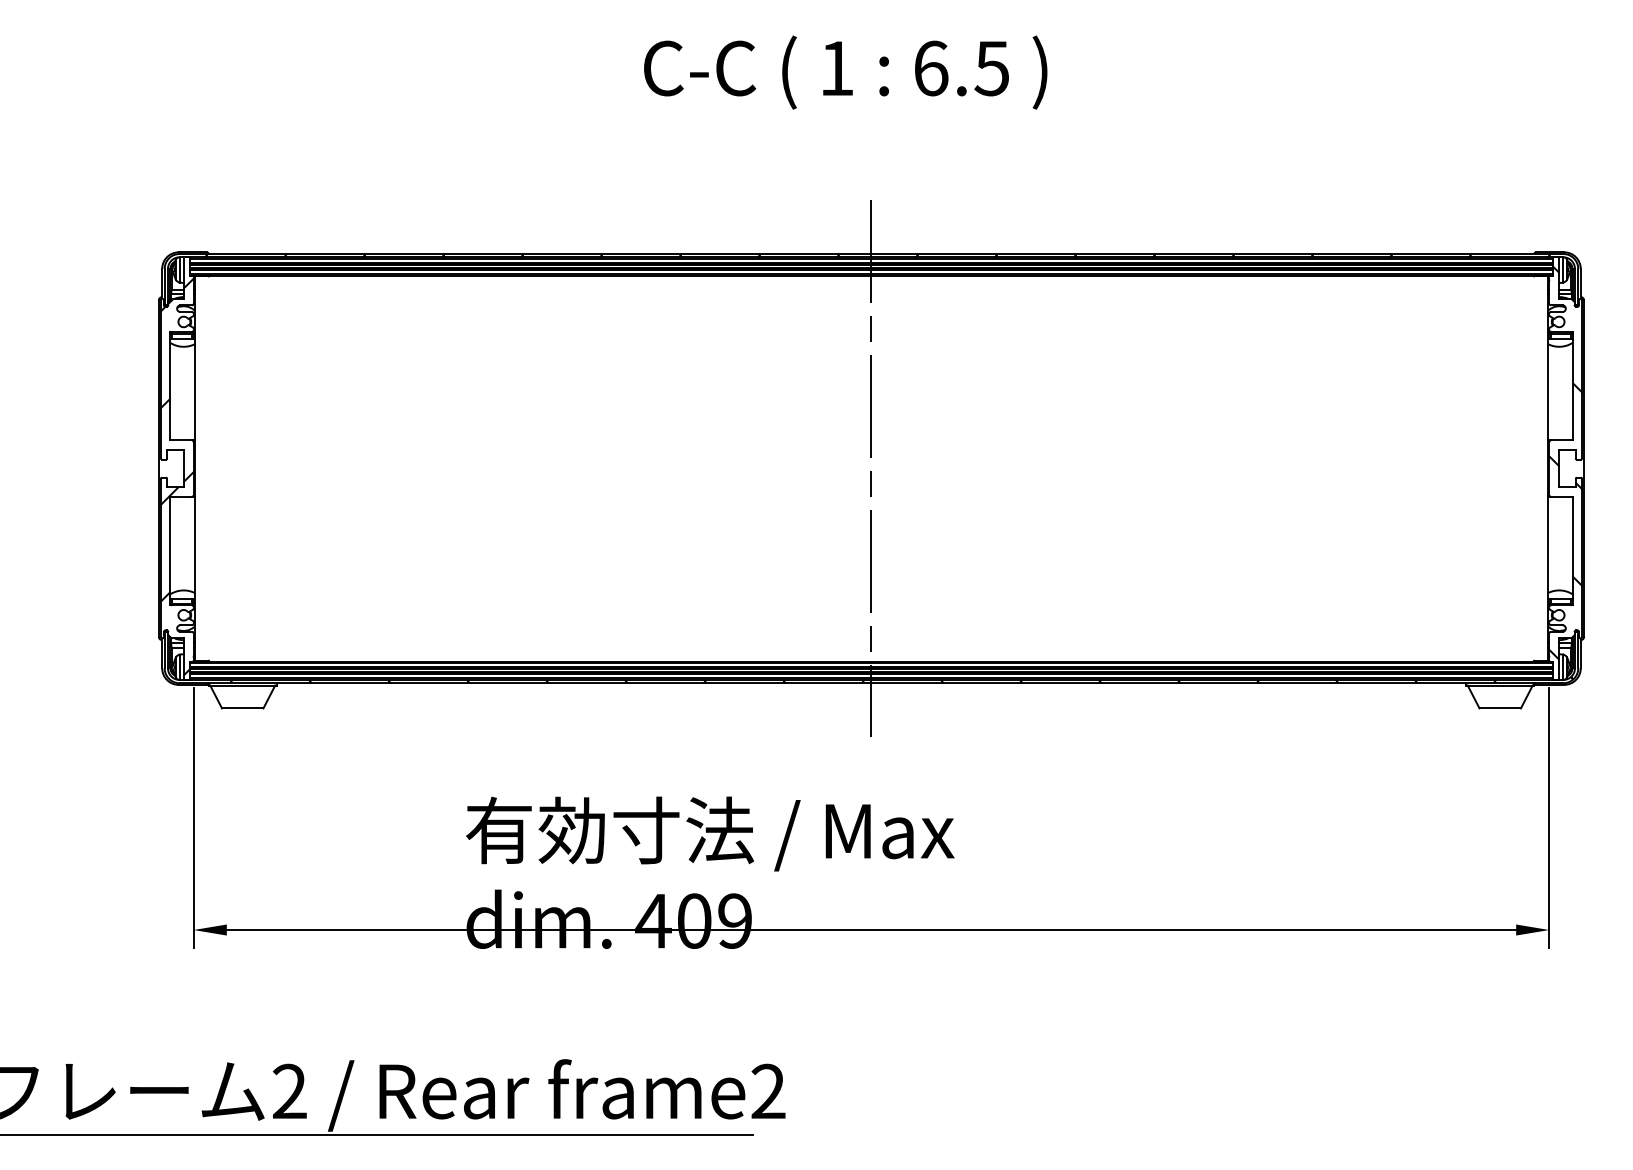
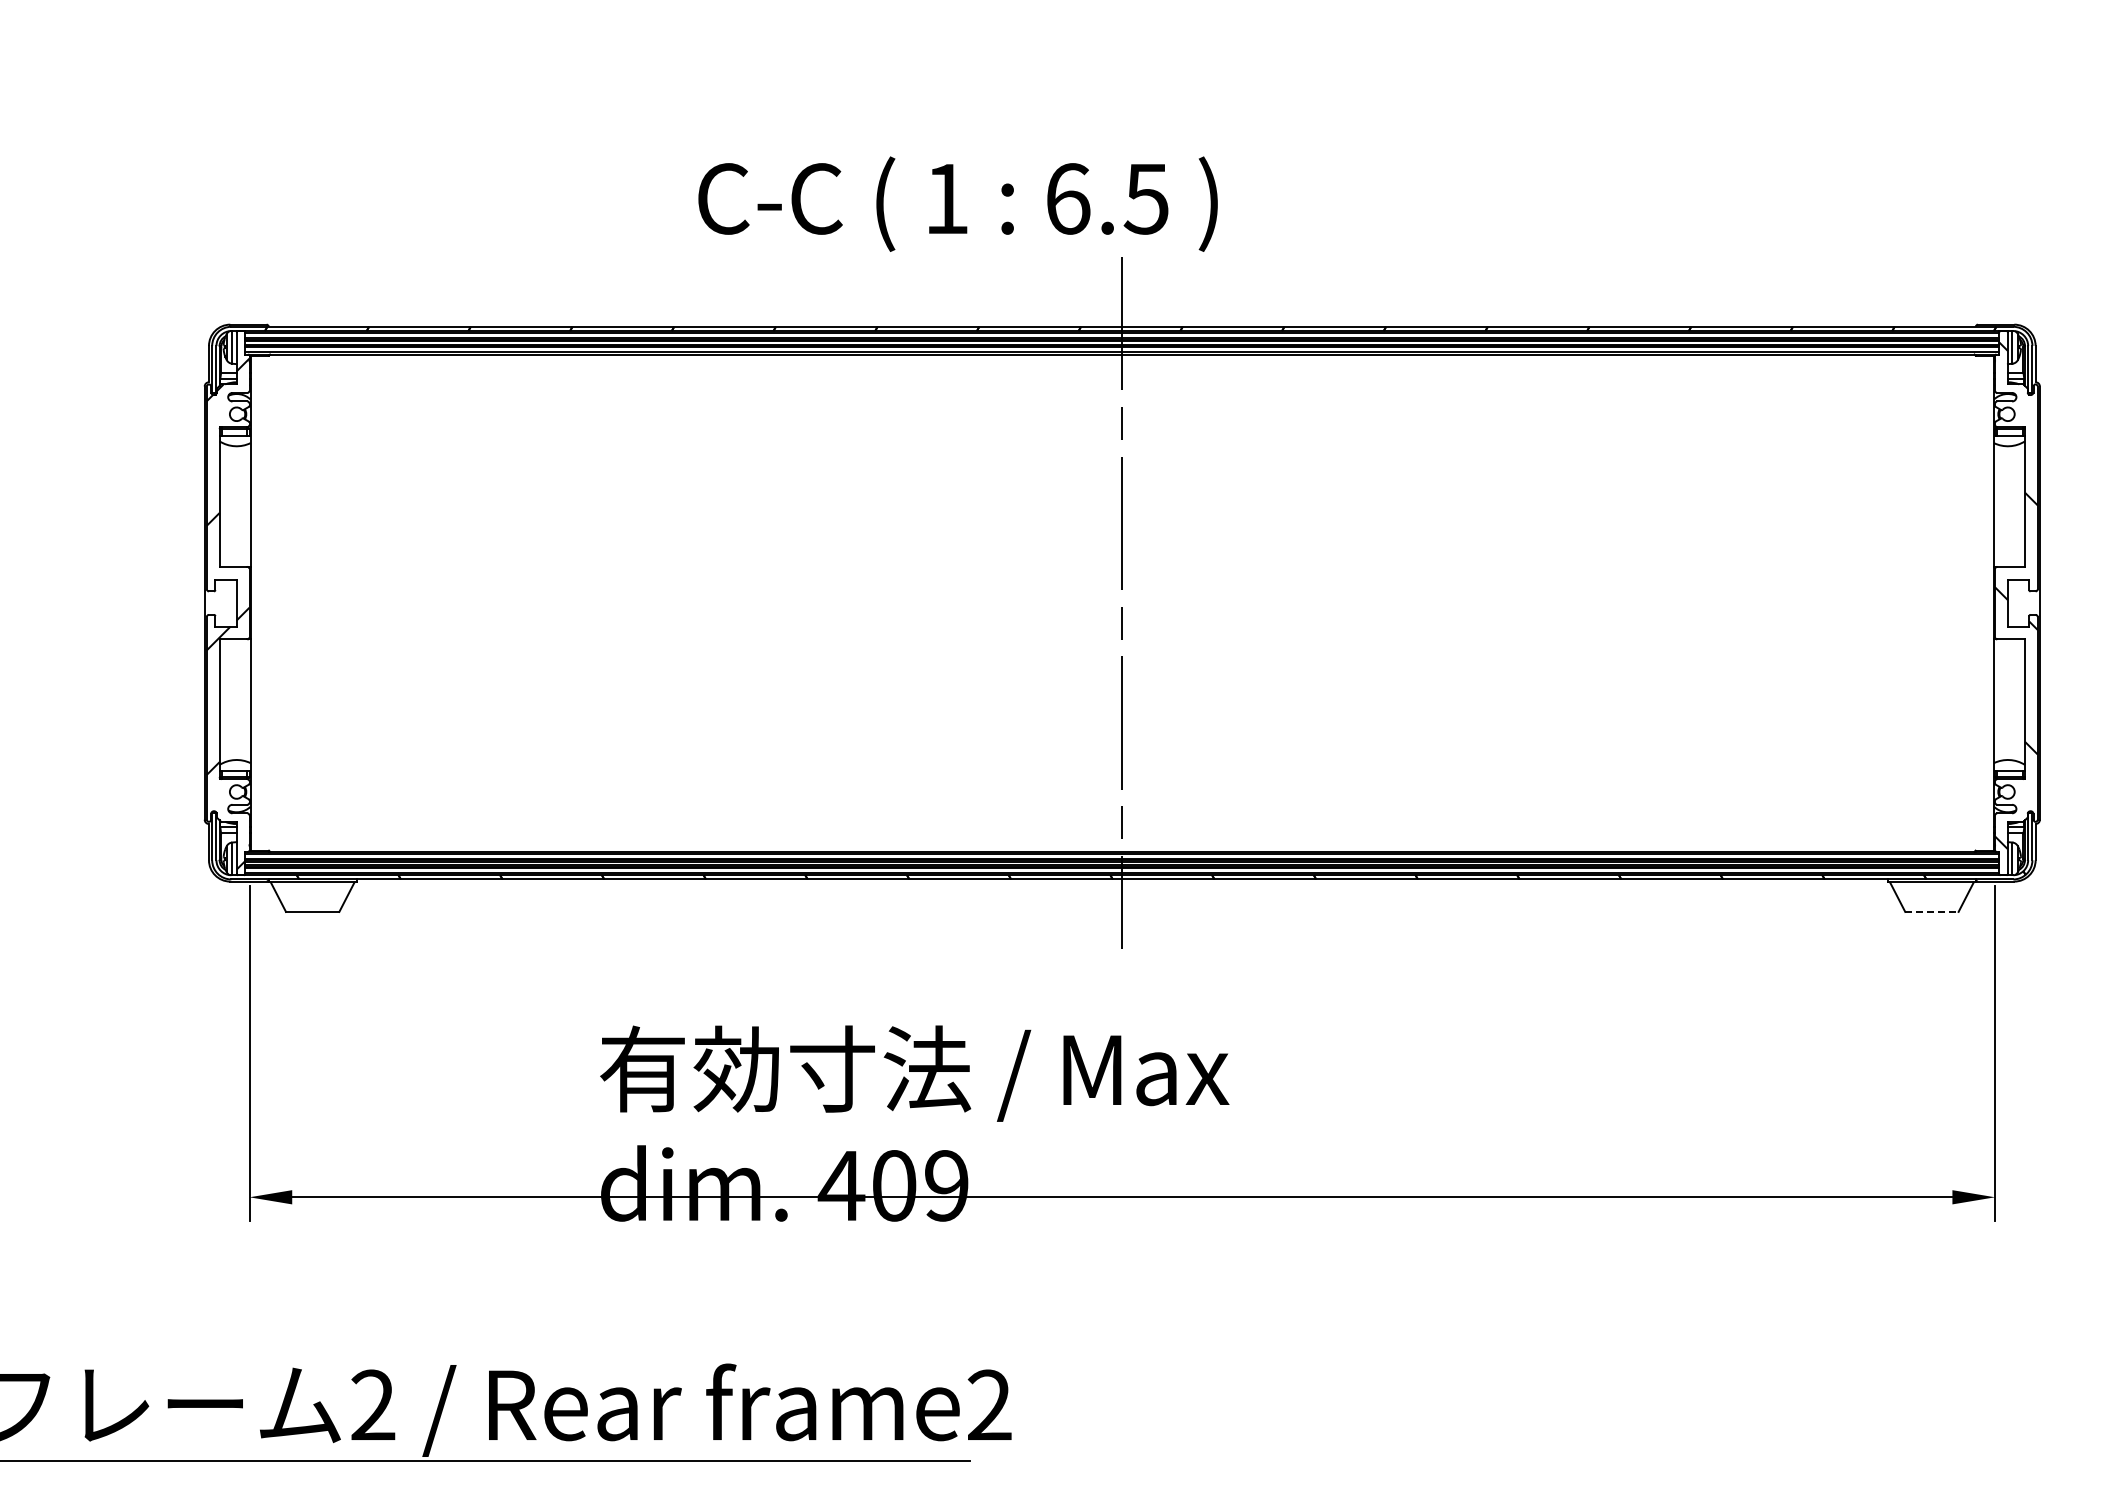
text: (845, 72) -> (957, 203), moved
line: (1499, 708) -> (1931, 911), solid -> dashed

